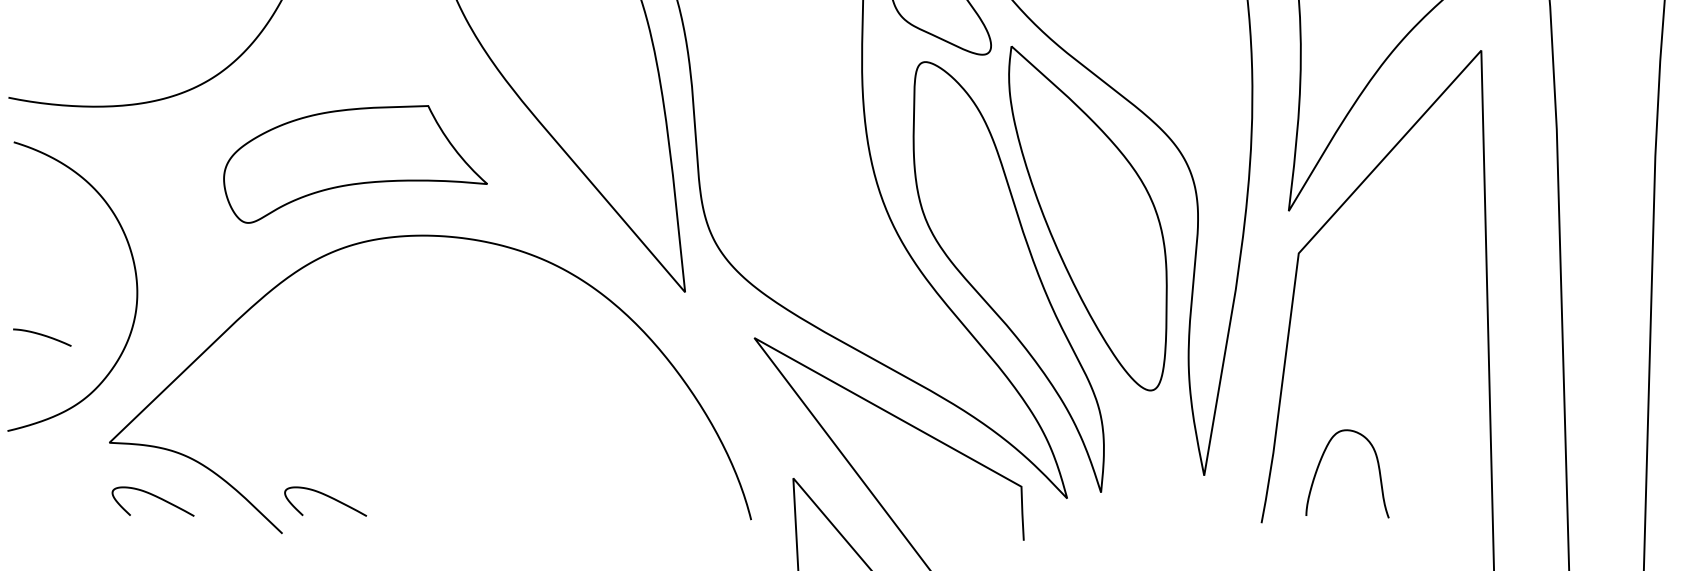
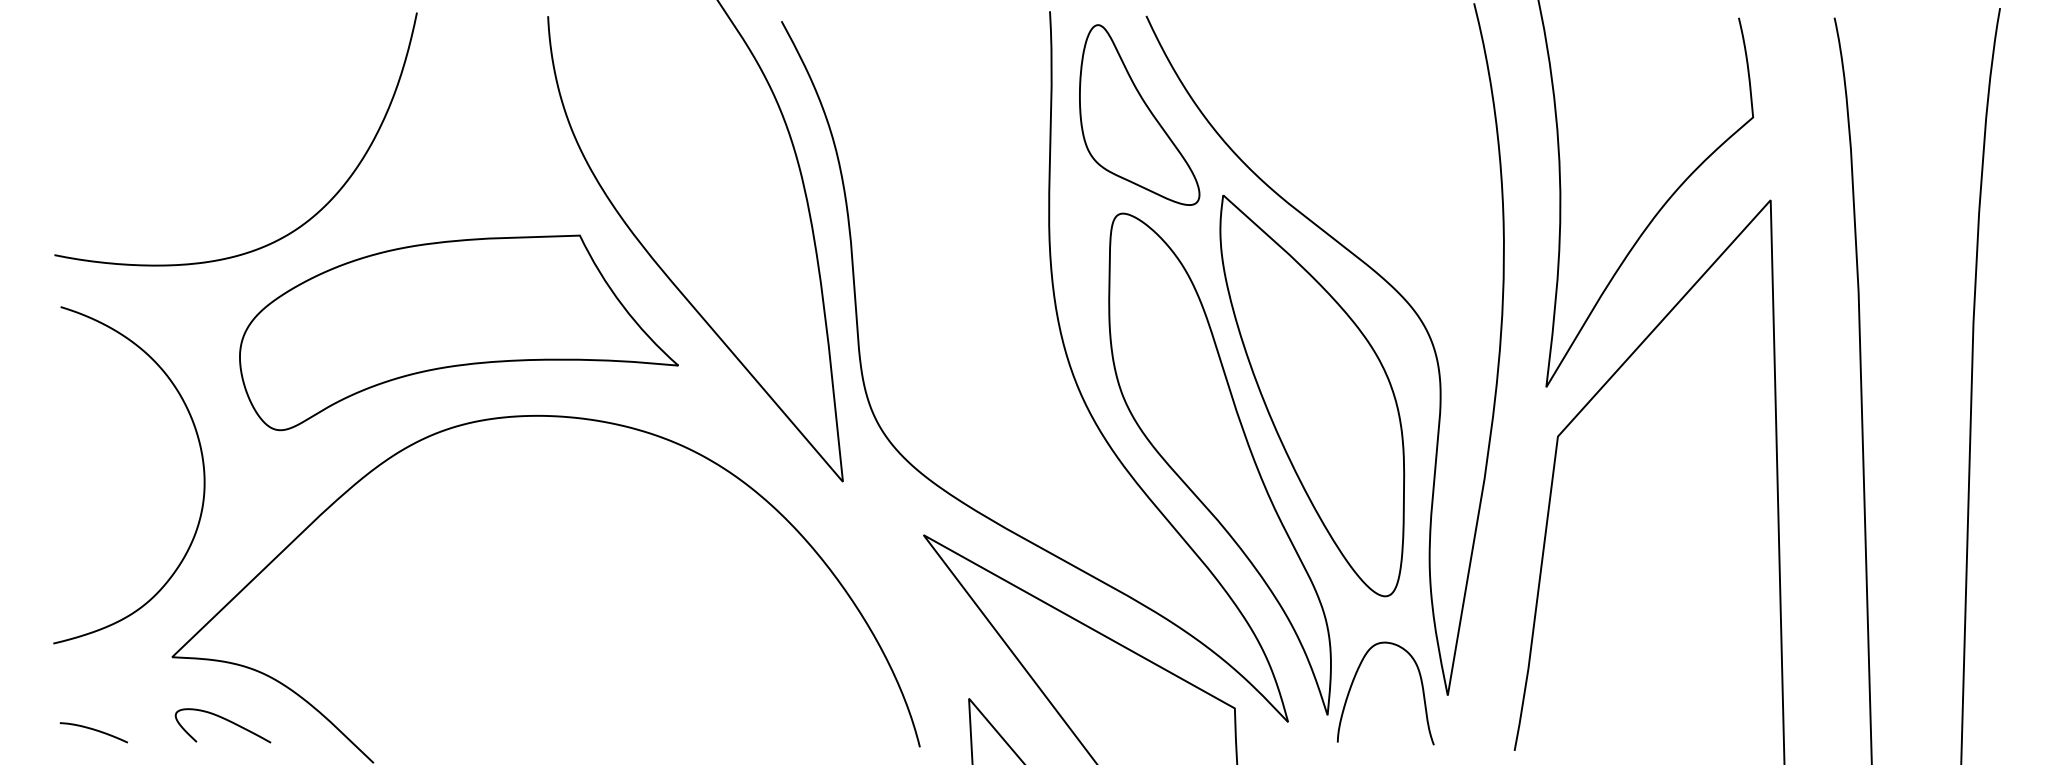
part: (355, 164) -> (458, 332), size x1.43
curve: (41, 335) -> (93, 730), moved
curve: (1319, 465) -> (1353, 683), moved
curve: (327, 497) -> (426, 720), removed

